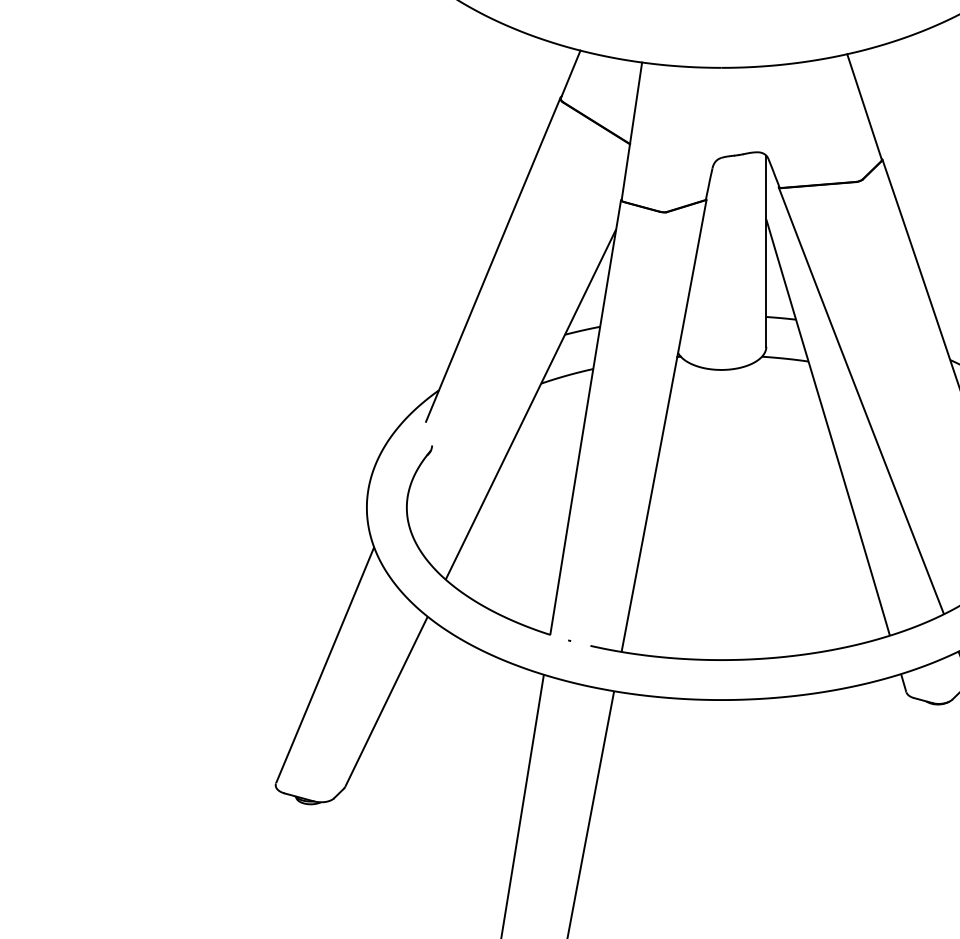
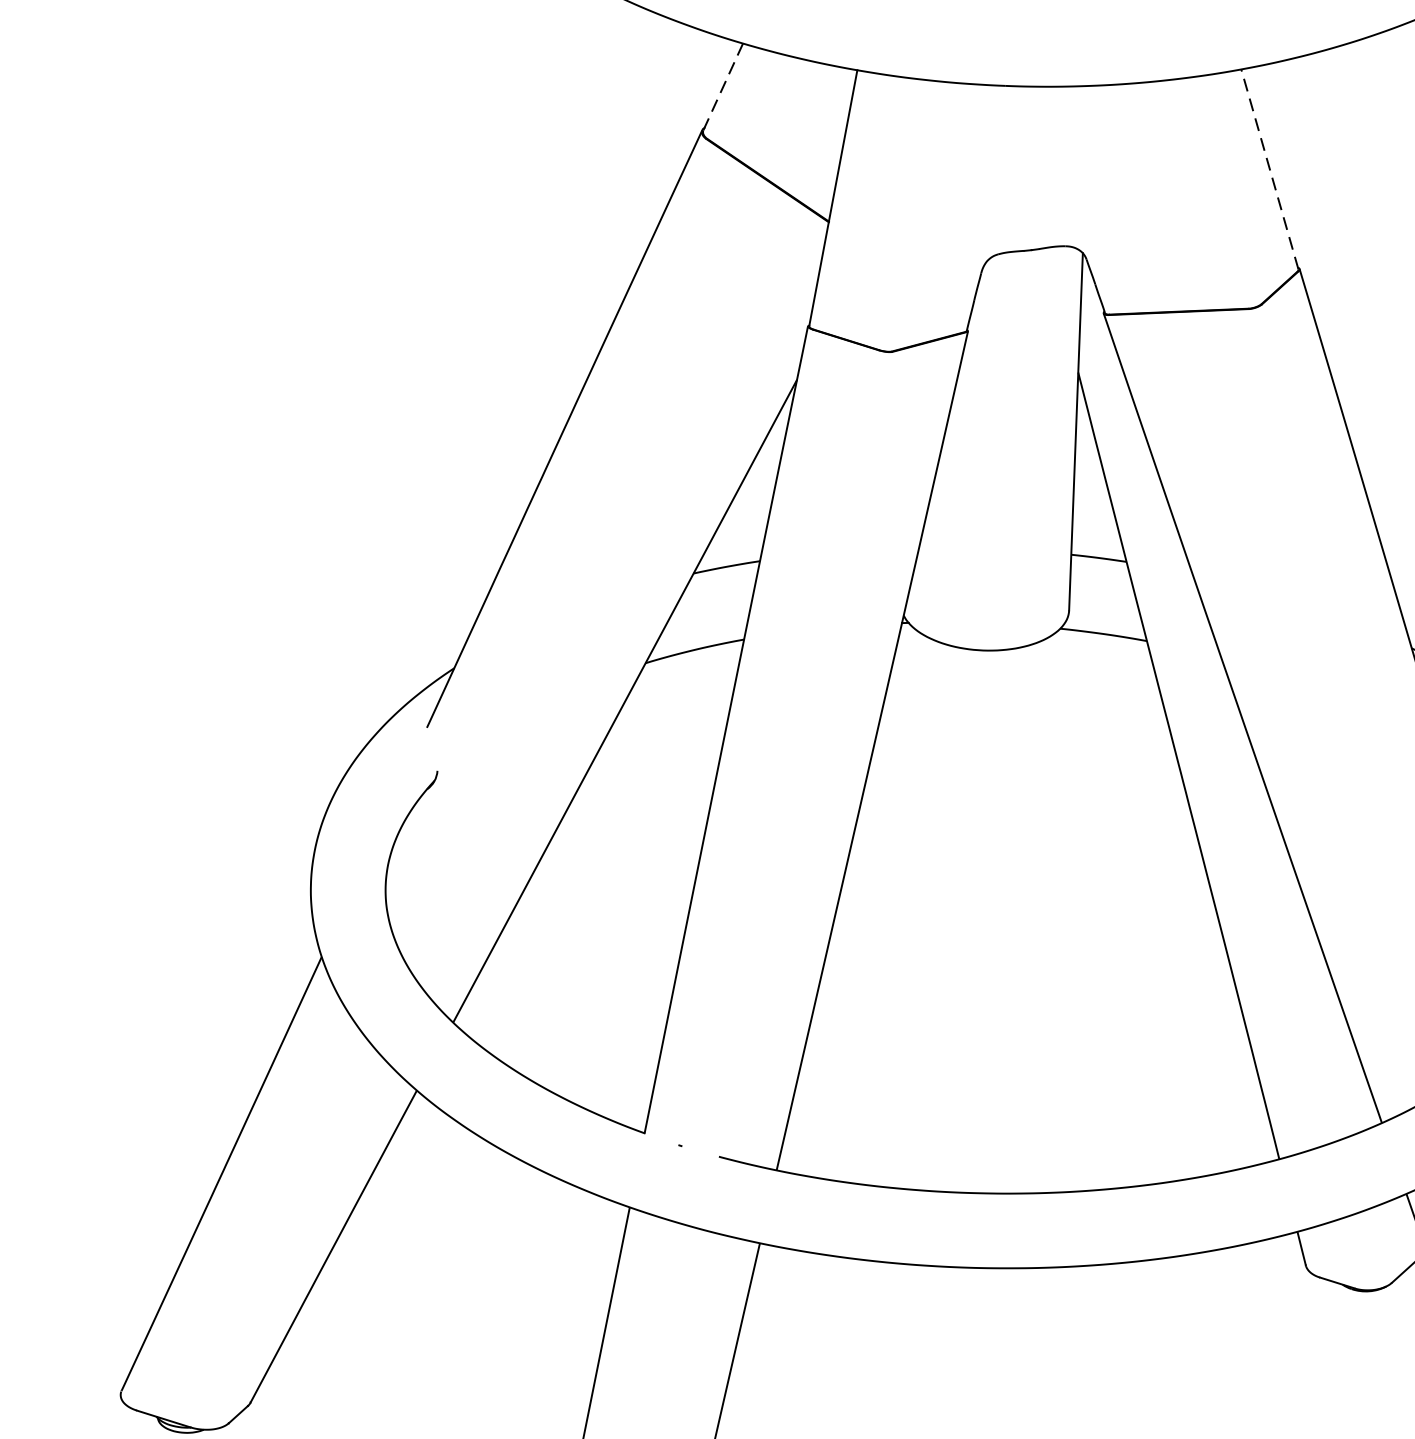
line: (570, 74) -> (722, 87), solid -> dashed
line: (864, 107) -> (1269, 170), solid -> dashed

